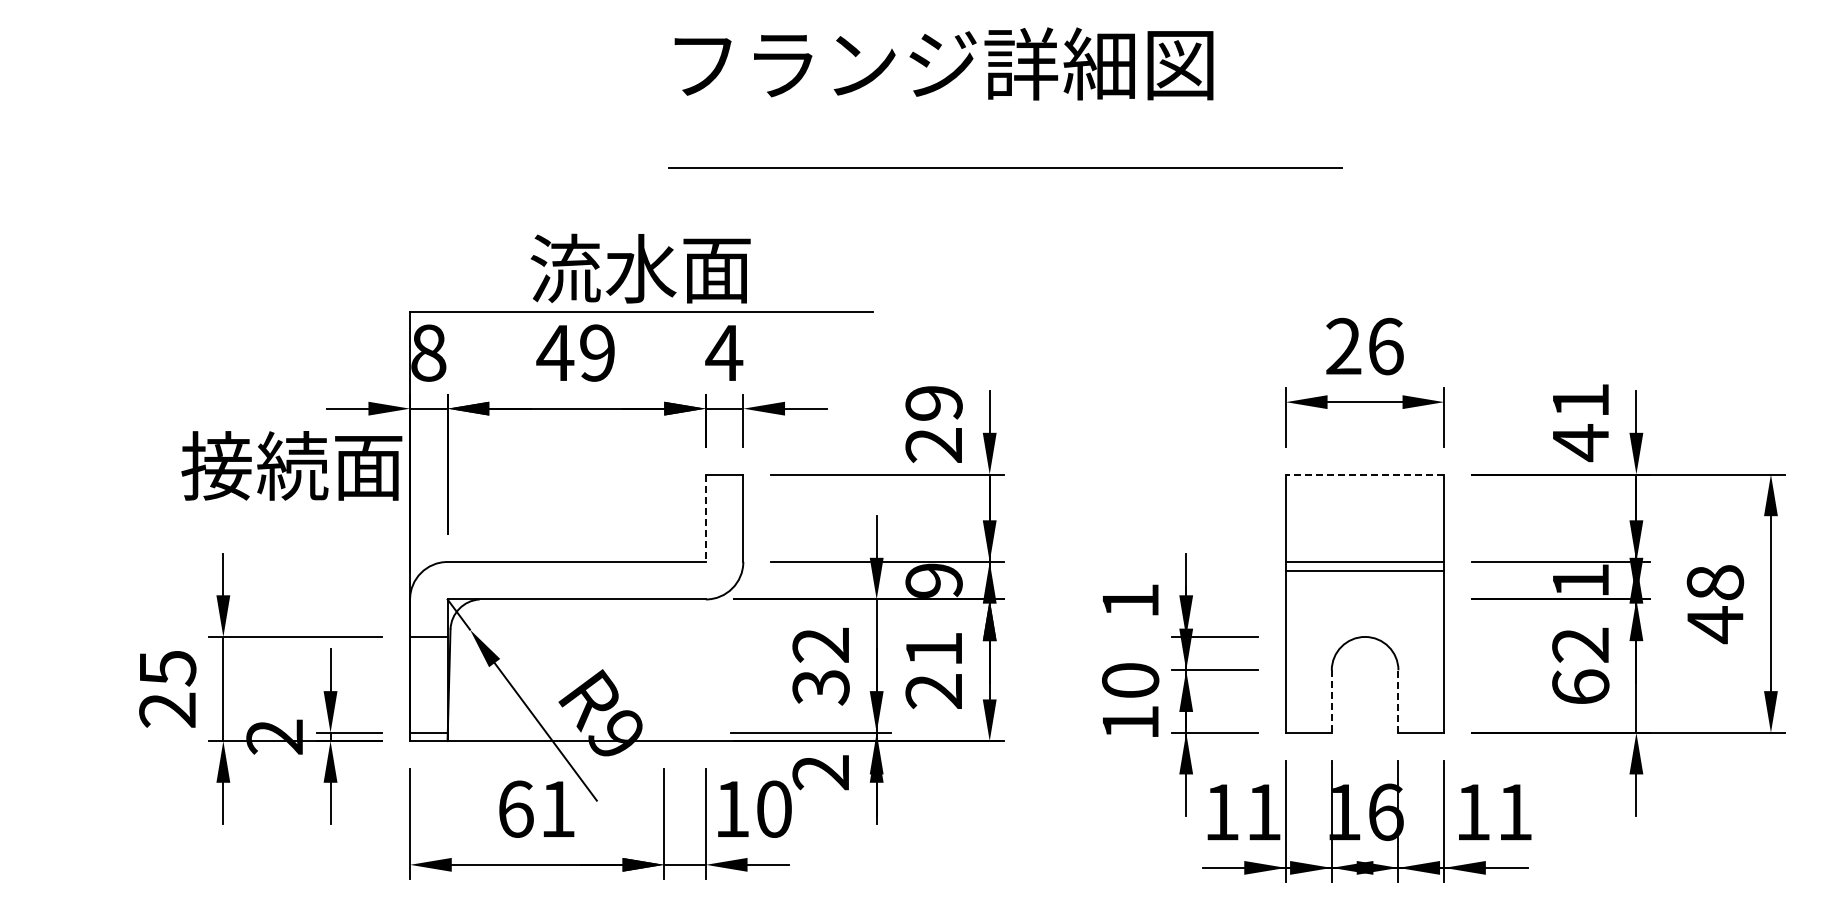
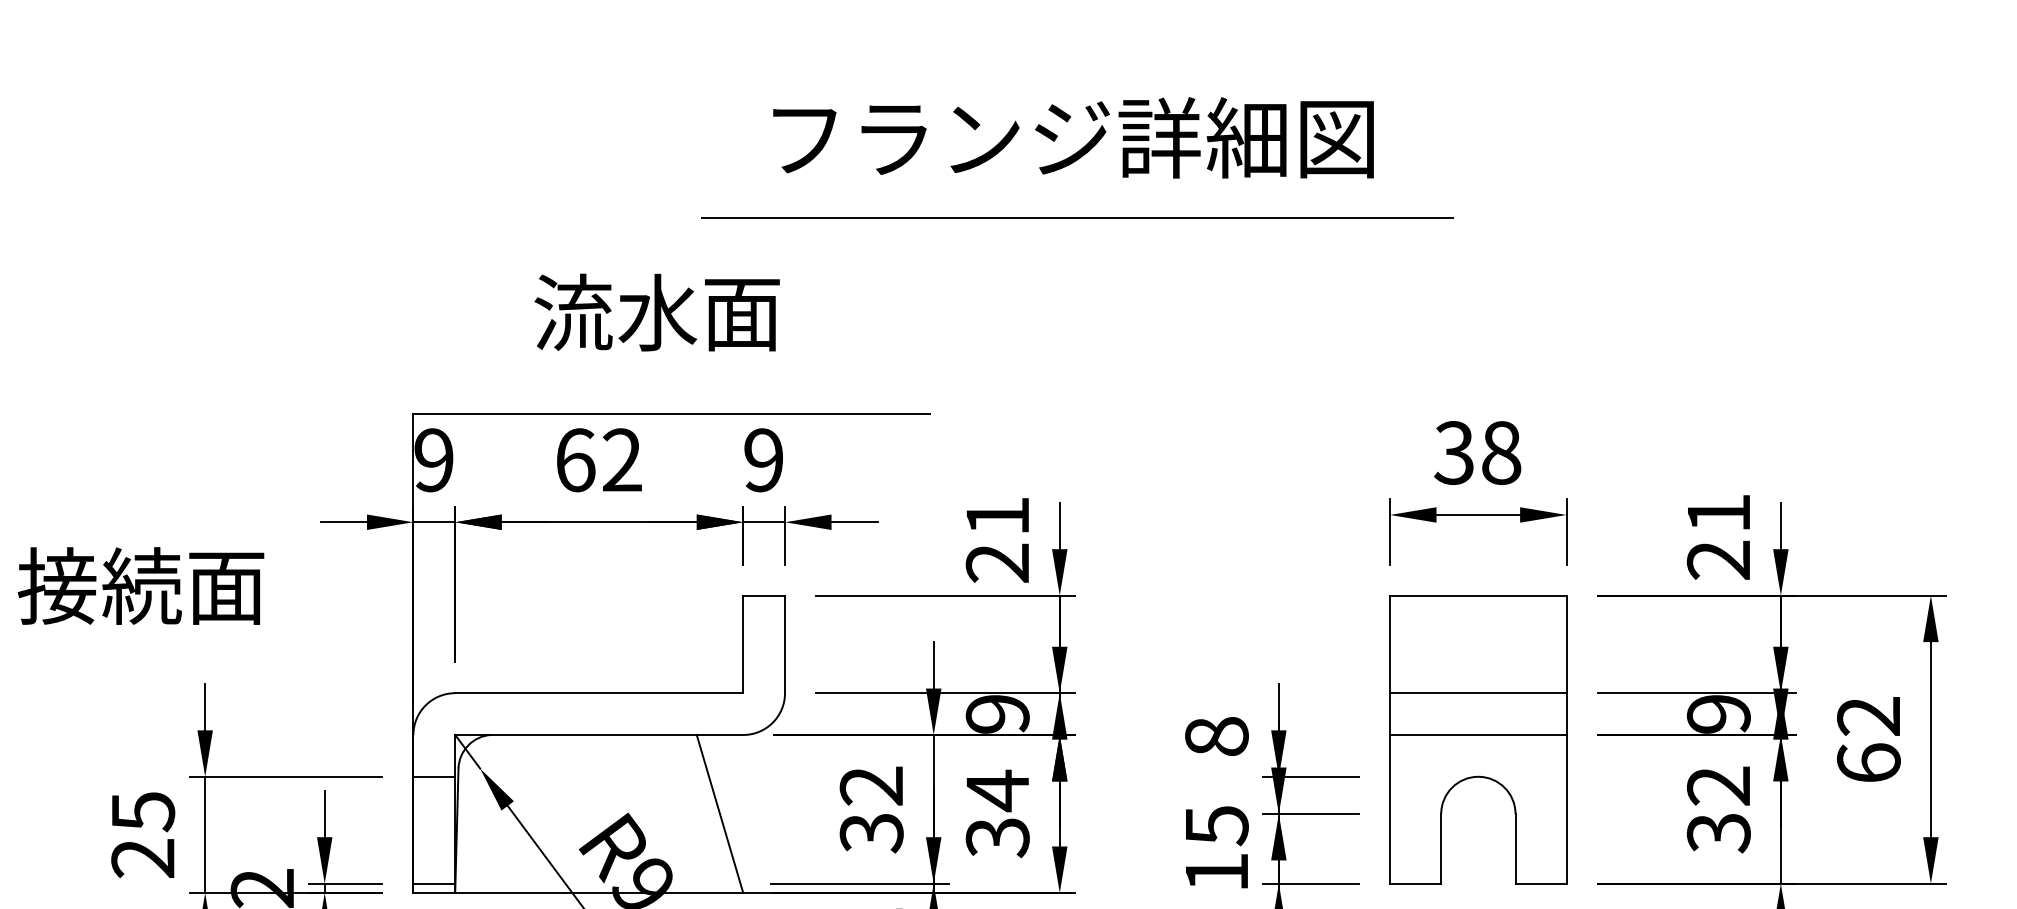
text: (943, 63) -> (1072, 137), moved
line: (1005, 167) -> (1077, 217), moved
text: (640, 268) -> (656, 312), moved
text: (1364, 346) -> (1477, 452), 26 -> 38
text: (428, 352) -> (433, 459), 8 -> 9
text: (575, 352) -> (597, 459), 49 -> 62
text: (724, 352) -> (764, 459), 4 -> 9
text: (933, 403) -> (997, 516), 29 -> 21
text: (1580, 443) -> (1718, 561), 41 -> 21
text: (291, 465) -> (140, 585), moved
line: (1364, 474) -> (1477, 595), dashed -> solid
line: (705, 518) -> (742, 644), dashed -> solid
line: (1364, 571) -> (1477, 735), moved
text: (1580, 580) -> (1718, 713), 1 -> 9
text: (1130, 600) -> (1216, 736), 1 -> 8
text: (1715, 604) -> (1869, 740), 48 -> 62
text: (933, 669) -> (997, 813), 21 -> 34
line: (684, 670) -> (719, 814), added
text: (1130, 681) -> (1216, 826), 10 -> 15
text: (1580, 687) -> (1718, 833), 62 -> 32
line: (1398, 701) -> (1515, 848), dashed -> solid
line: (1331, 702) -> (1440, 849), dashed -> solid

